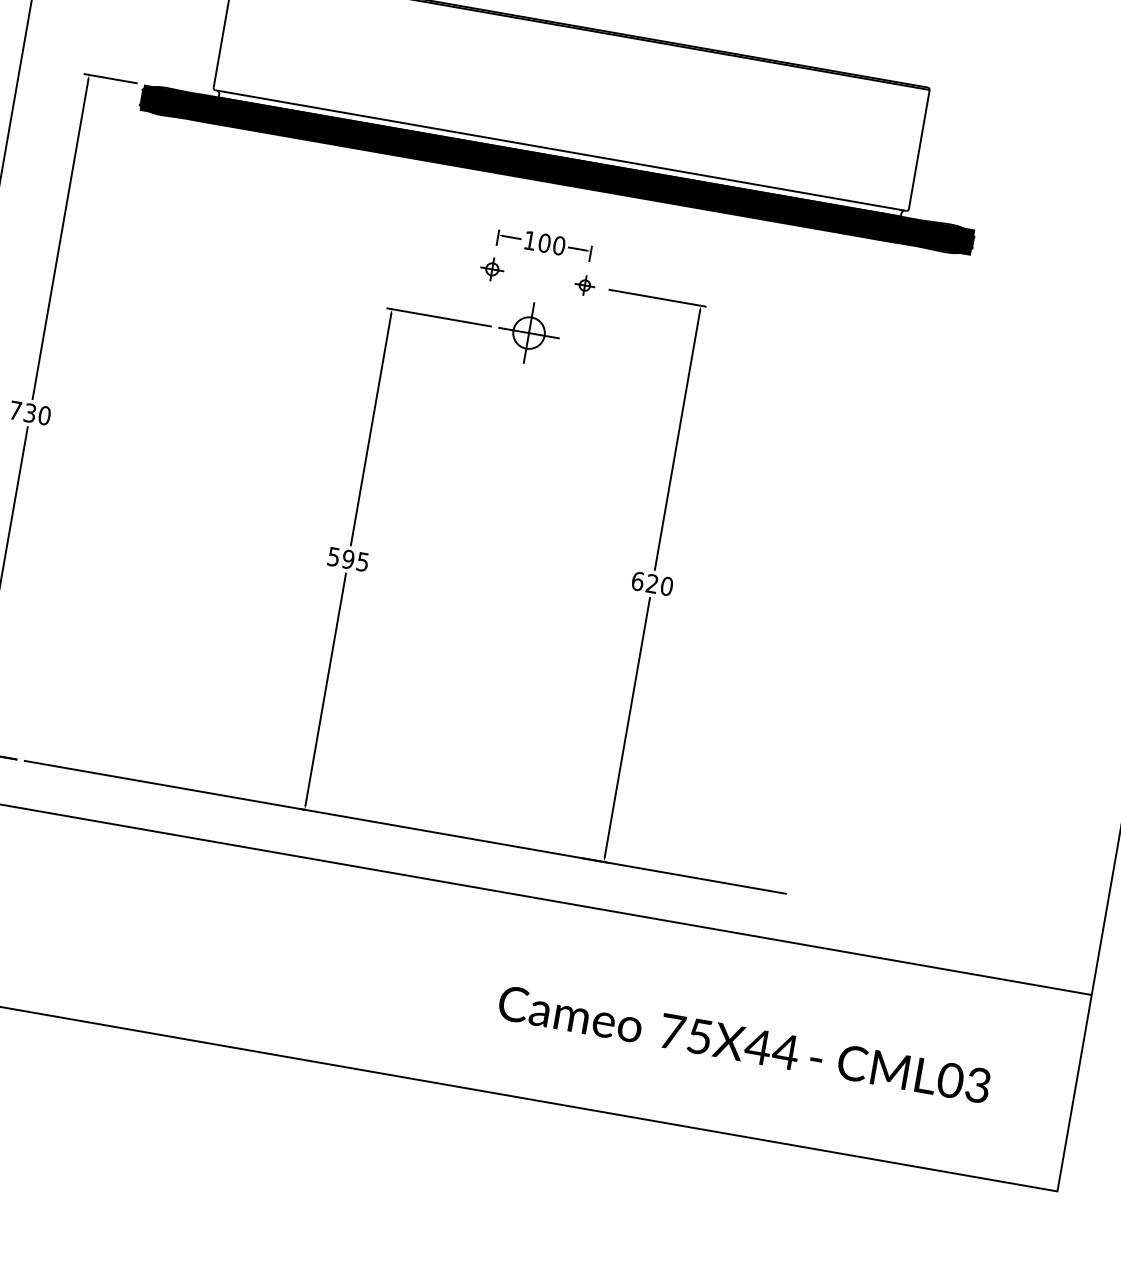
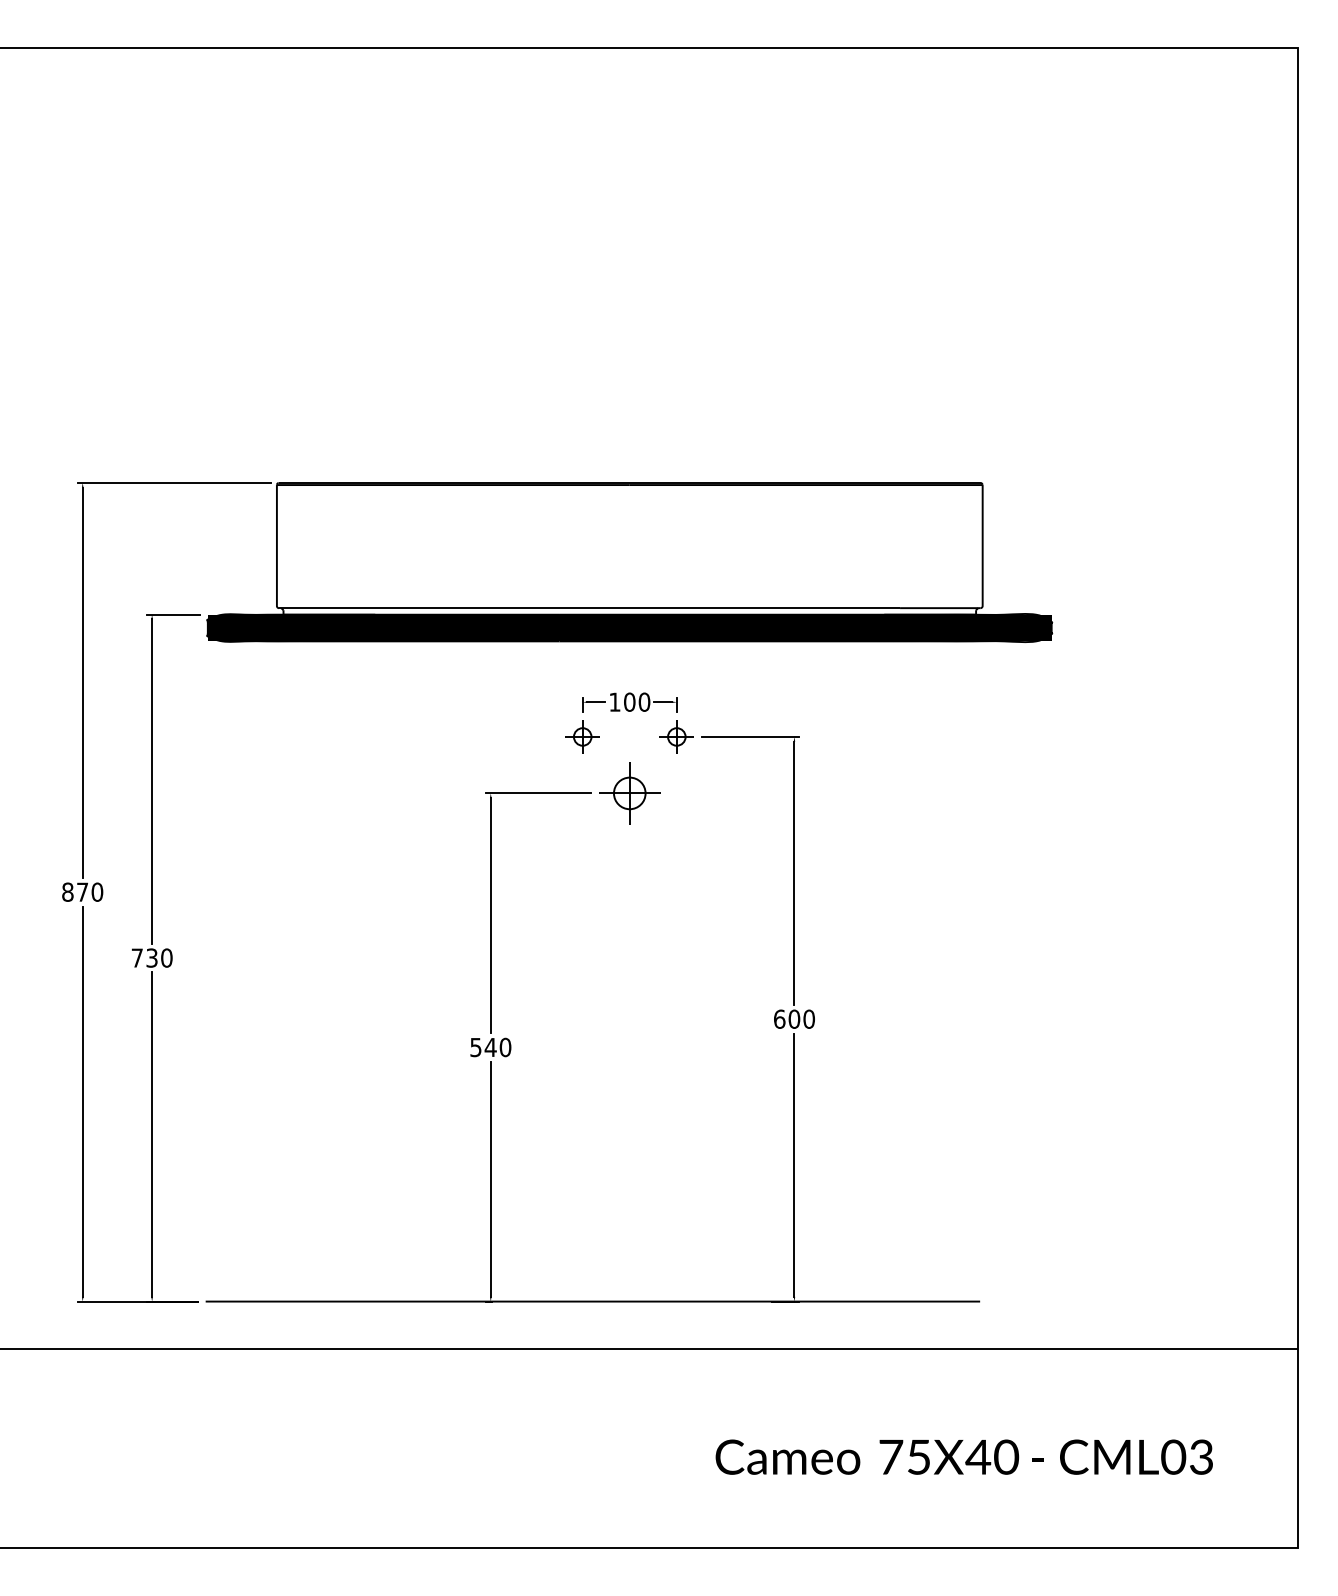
part: (492, 268) -> (582, 736), size x1.43
part: (584, 285) -> (676, 736), size x1.67
text: (355, 560) -> (497, 1047), 595 -> 540
text: (652, 583) -> (794, 1018), 620 -> 600
text: (786, 1051) -> (1006, 1456), 75X44 -> 75X40

